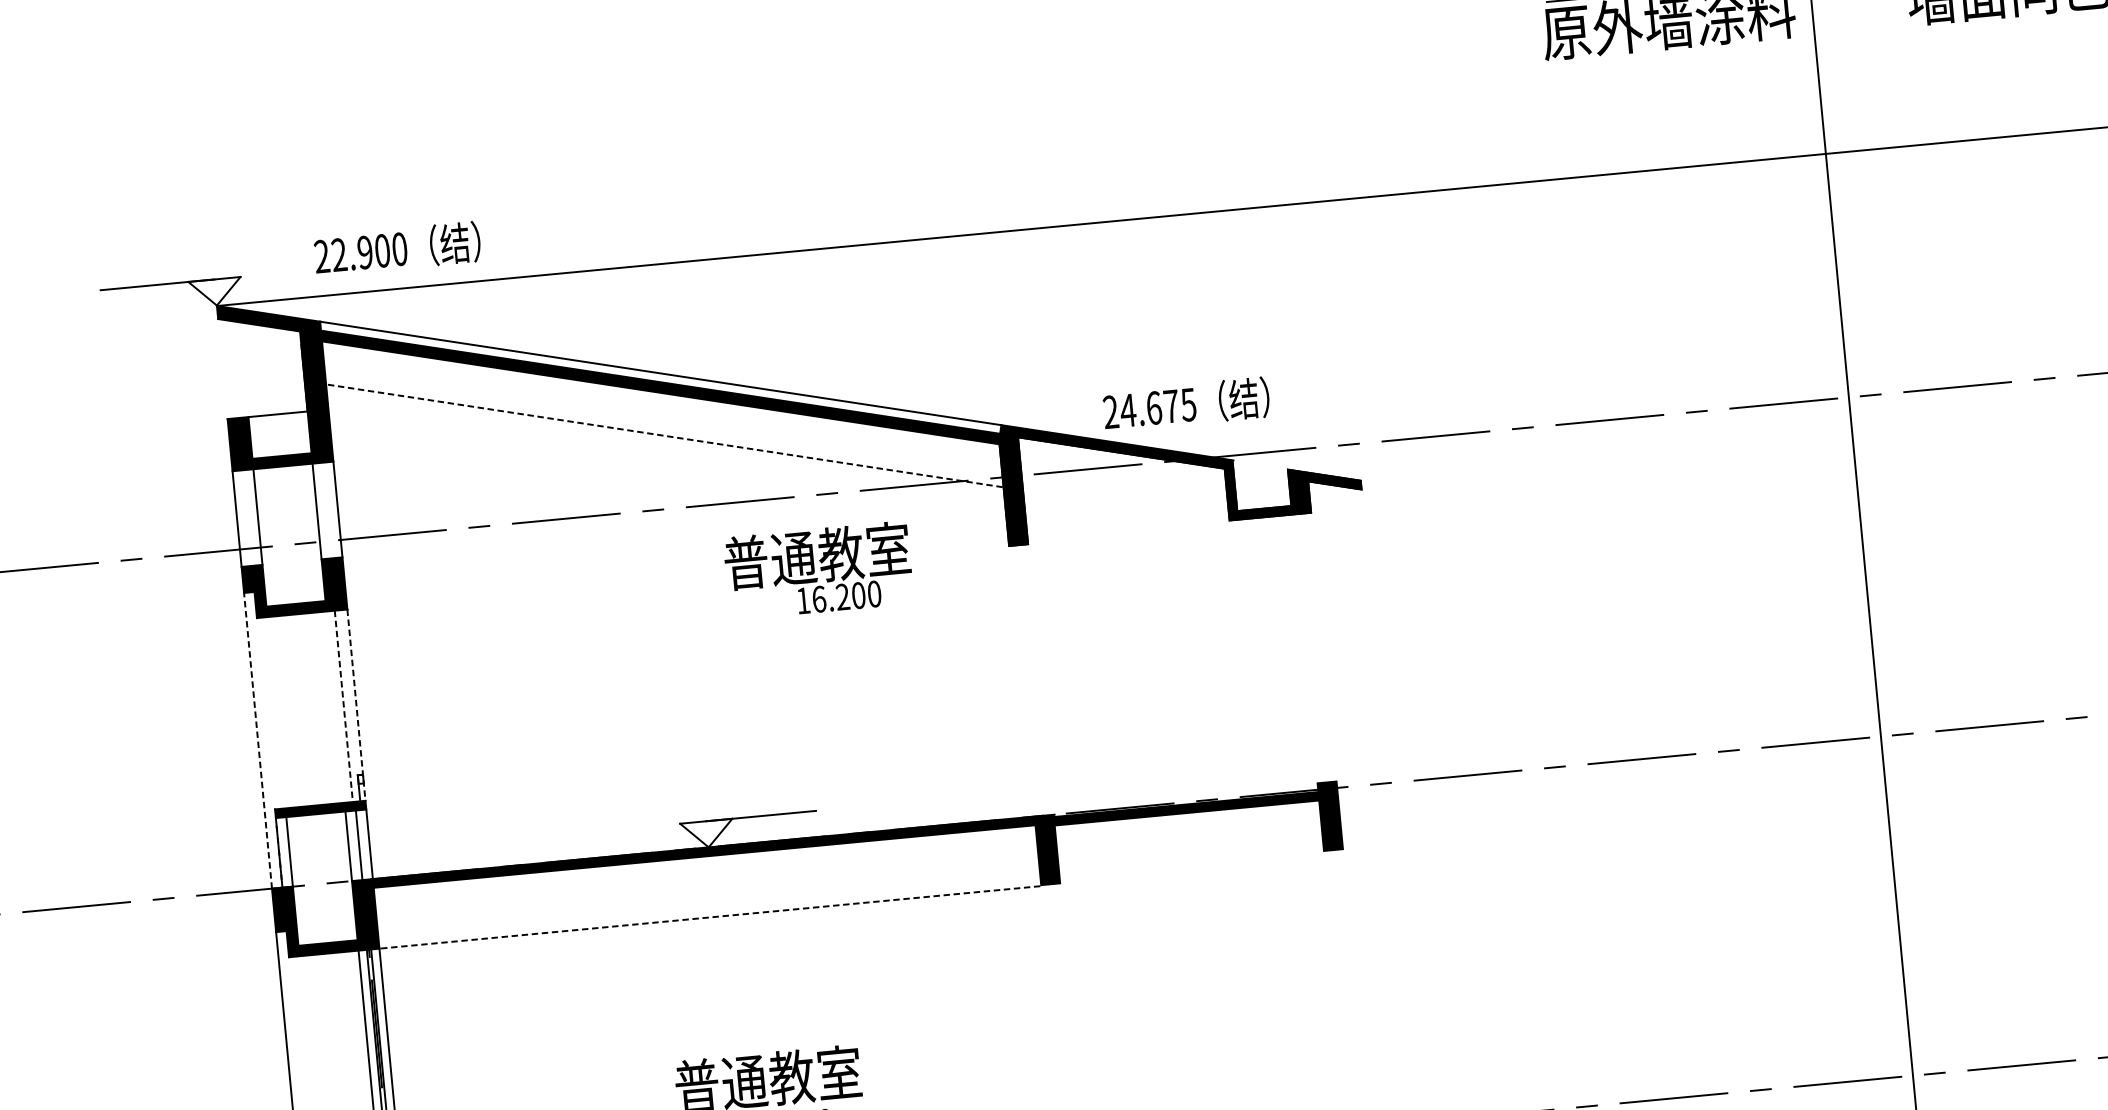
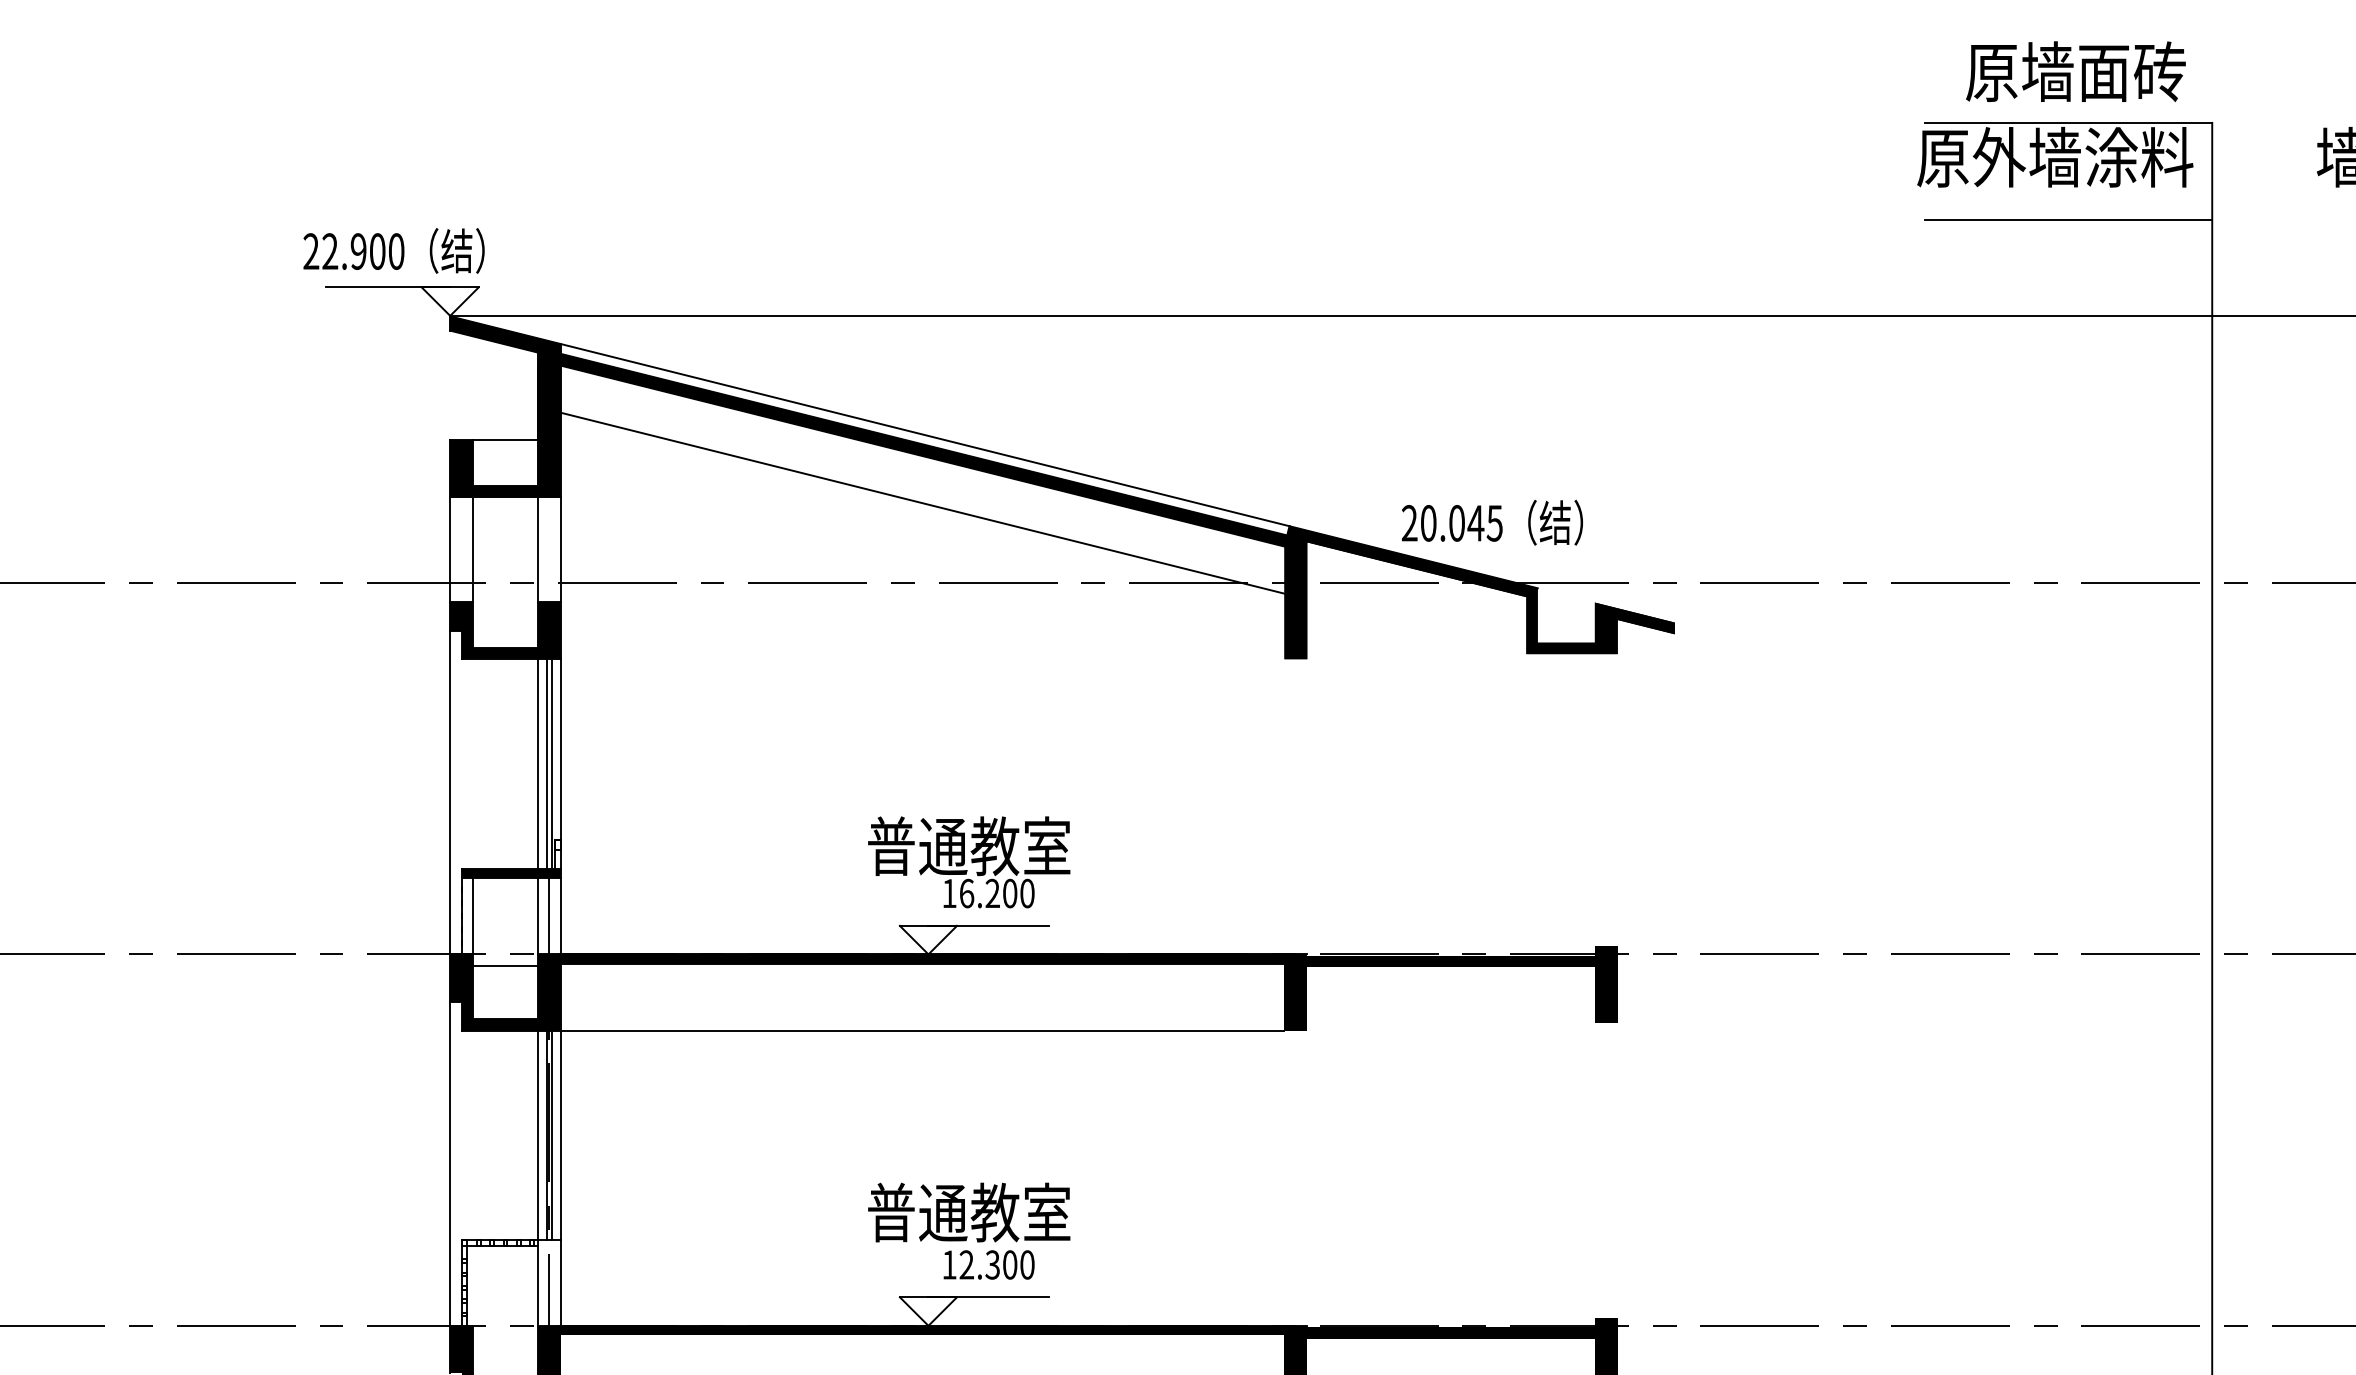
line: (1686, 77) -> (2068, 219), added
text: (396, 248) -> (393, 250), moved
text: (1150, 408) -> (1452, 523), 24.675 -> 20.045
line: (664, 436) -> (922, 503), dashed -> solid
text: (818, 570) -> (969, 862), moved
line: (356, 704) -> (560, 763), dashed -> solid
line: (343, 705) -> (546, 763), dashed -> solid
line: (348, 705) -> (551, 763), added
line: (335, 706) -> (537, 763), added
line: (258, 740) -> (450, 792), dashed -> solid
line: (323, 893) -> (505, 965), added
line: (709, 917) -> (922, 1030), dashed -> solid

